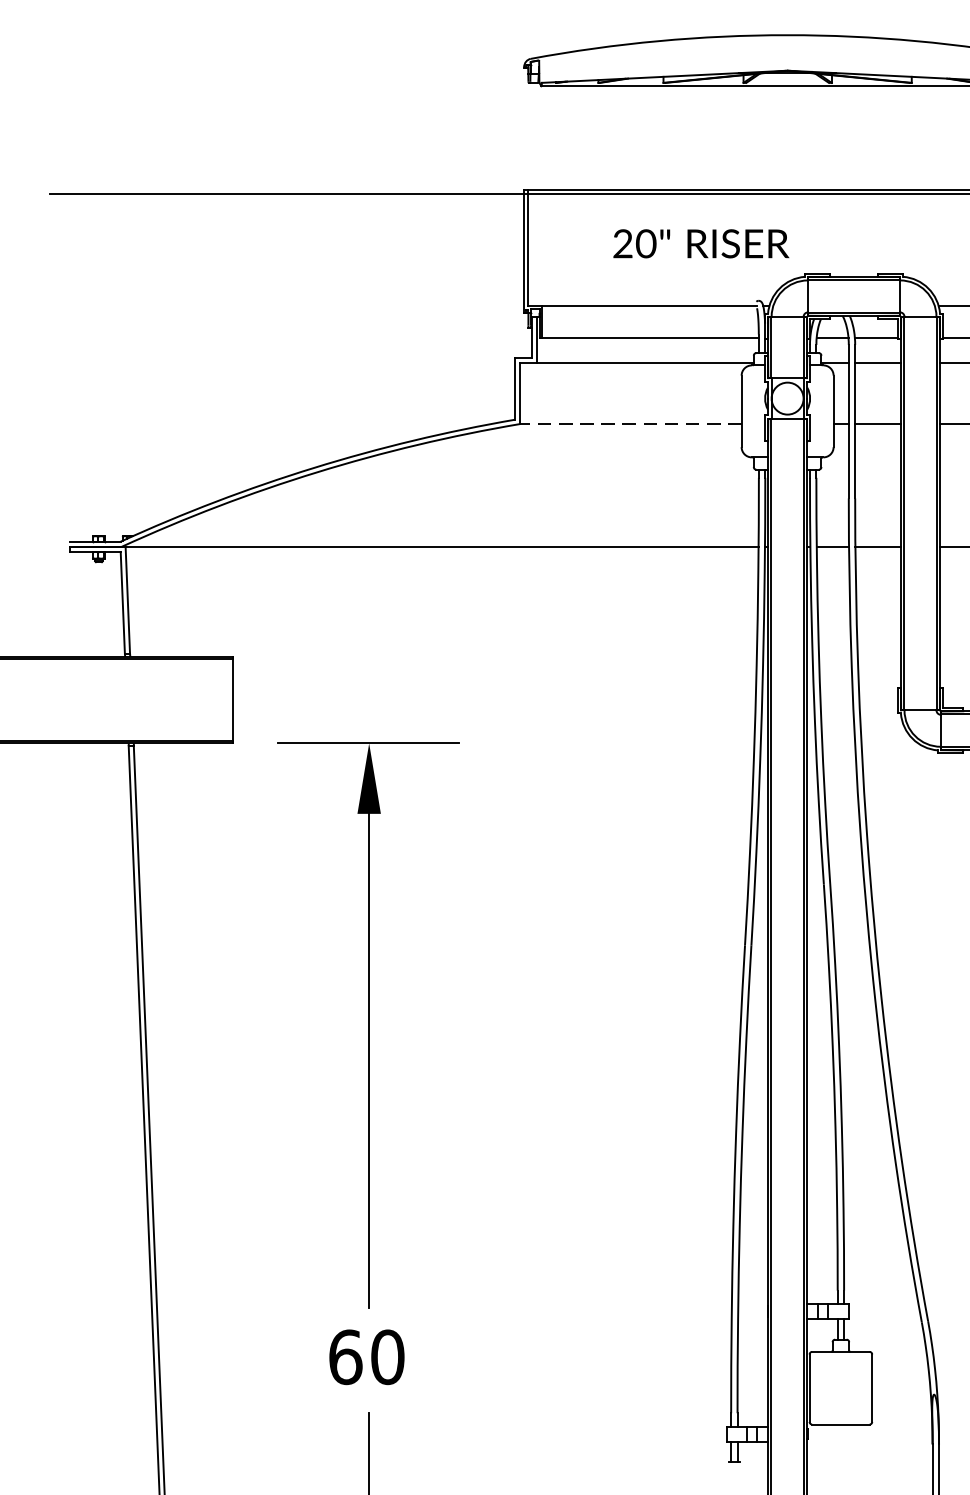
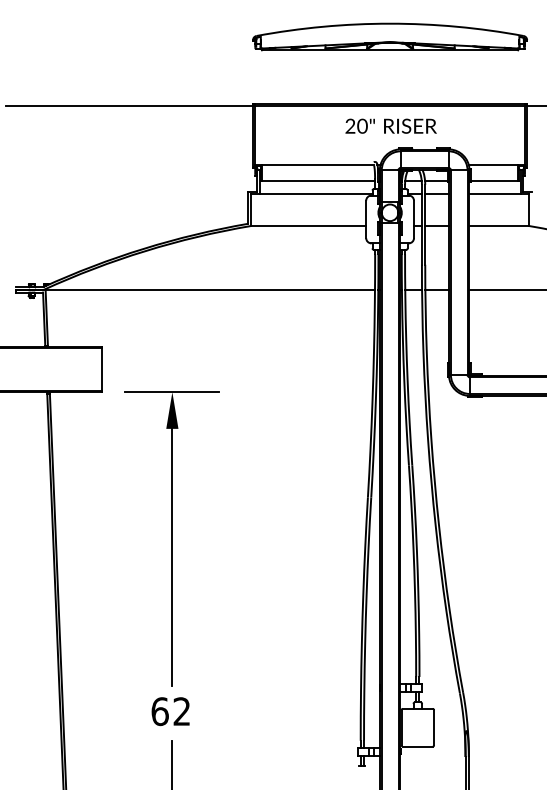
text: (699, 242) -> (390, 125), moved
line: (630, 424) -> (308, 226), dashed -> solid
text: (386, 1356) -> (181, 711), 60 -> 62

